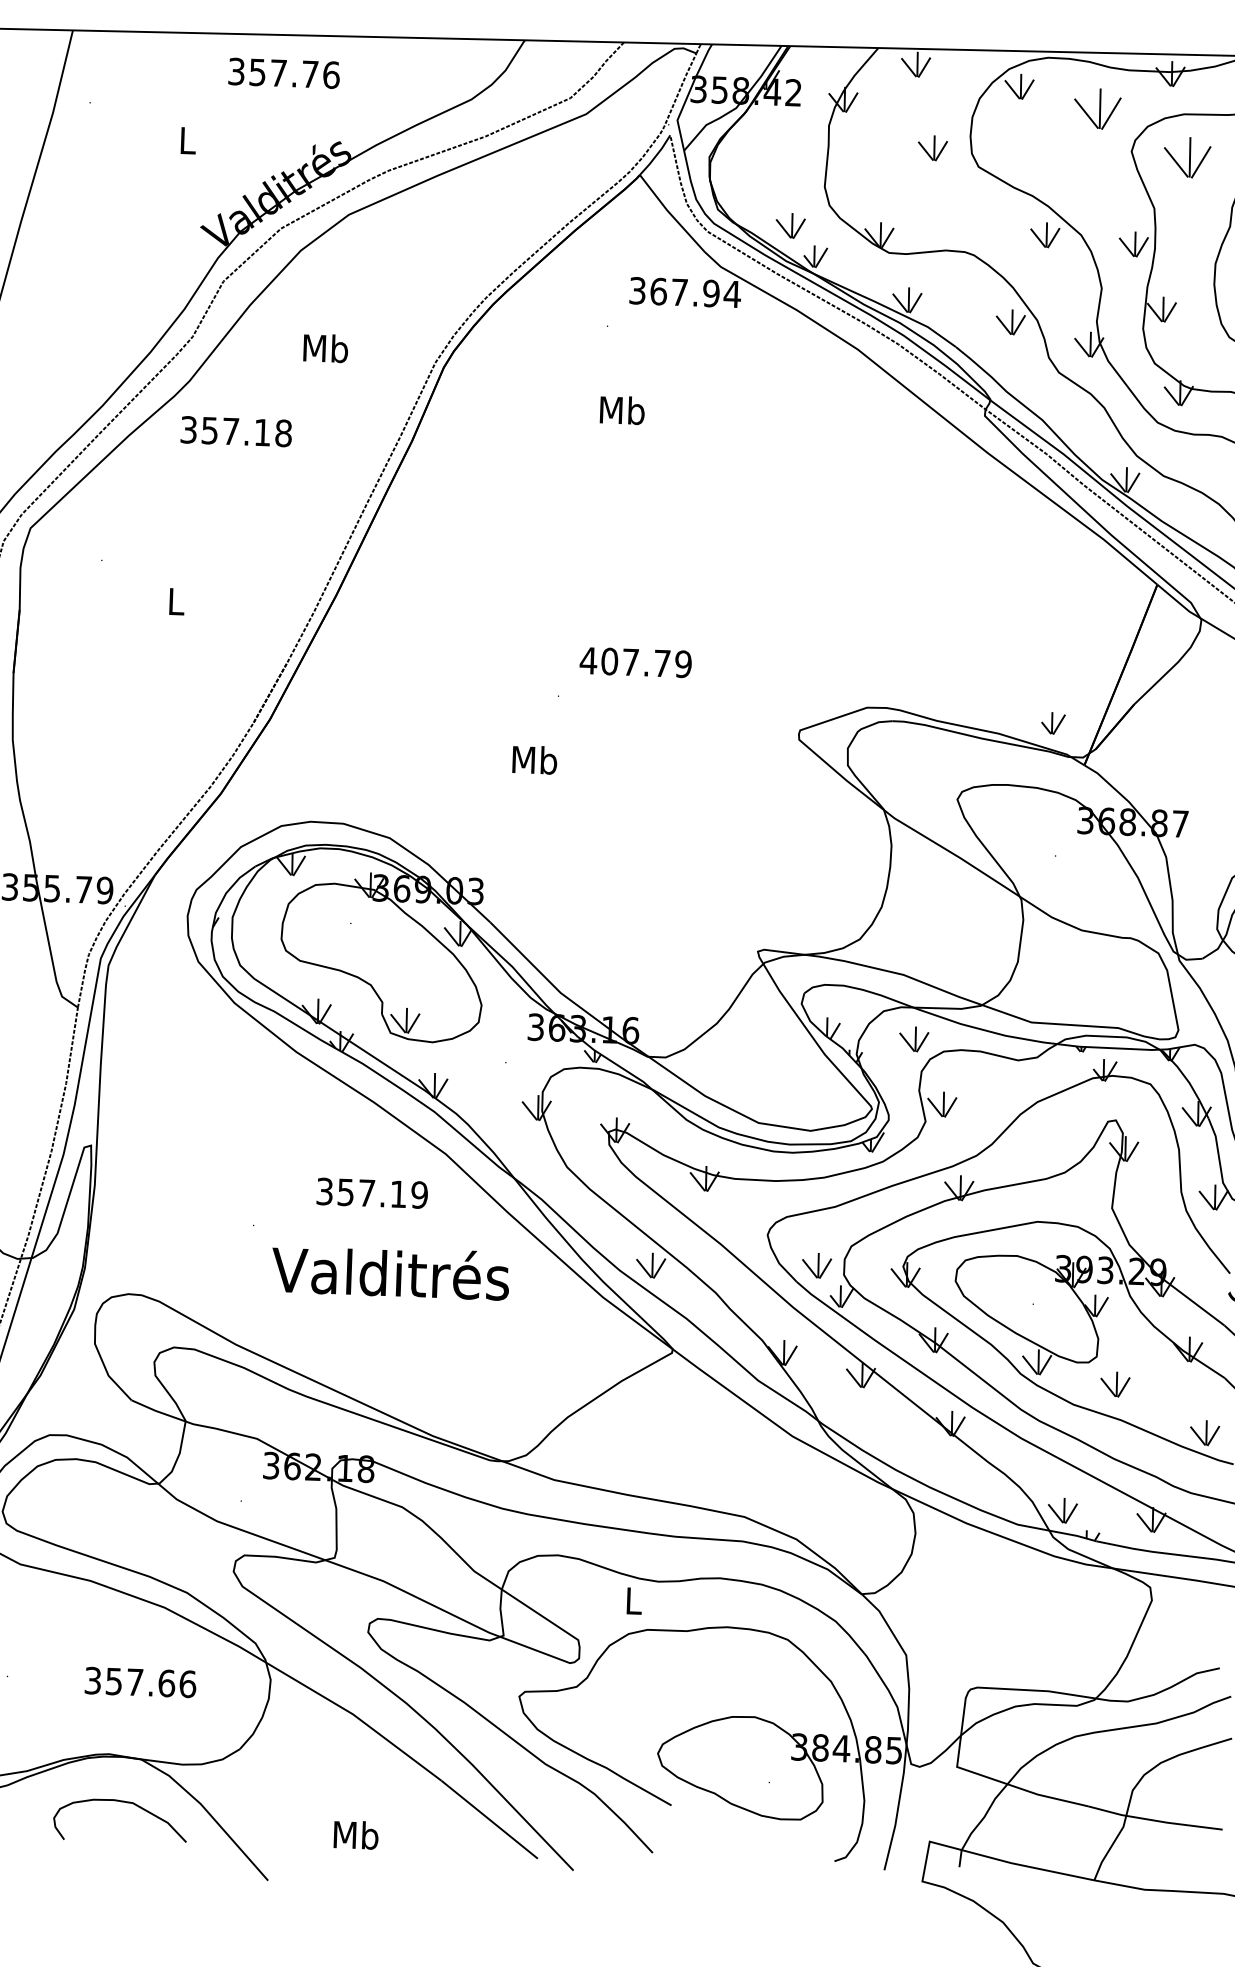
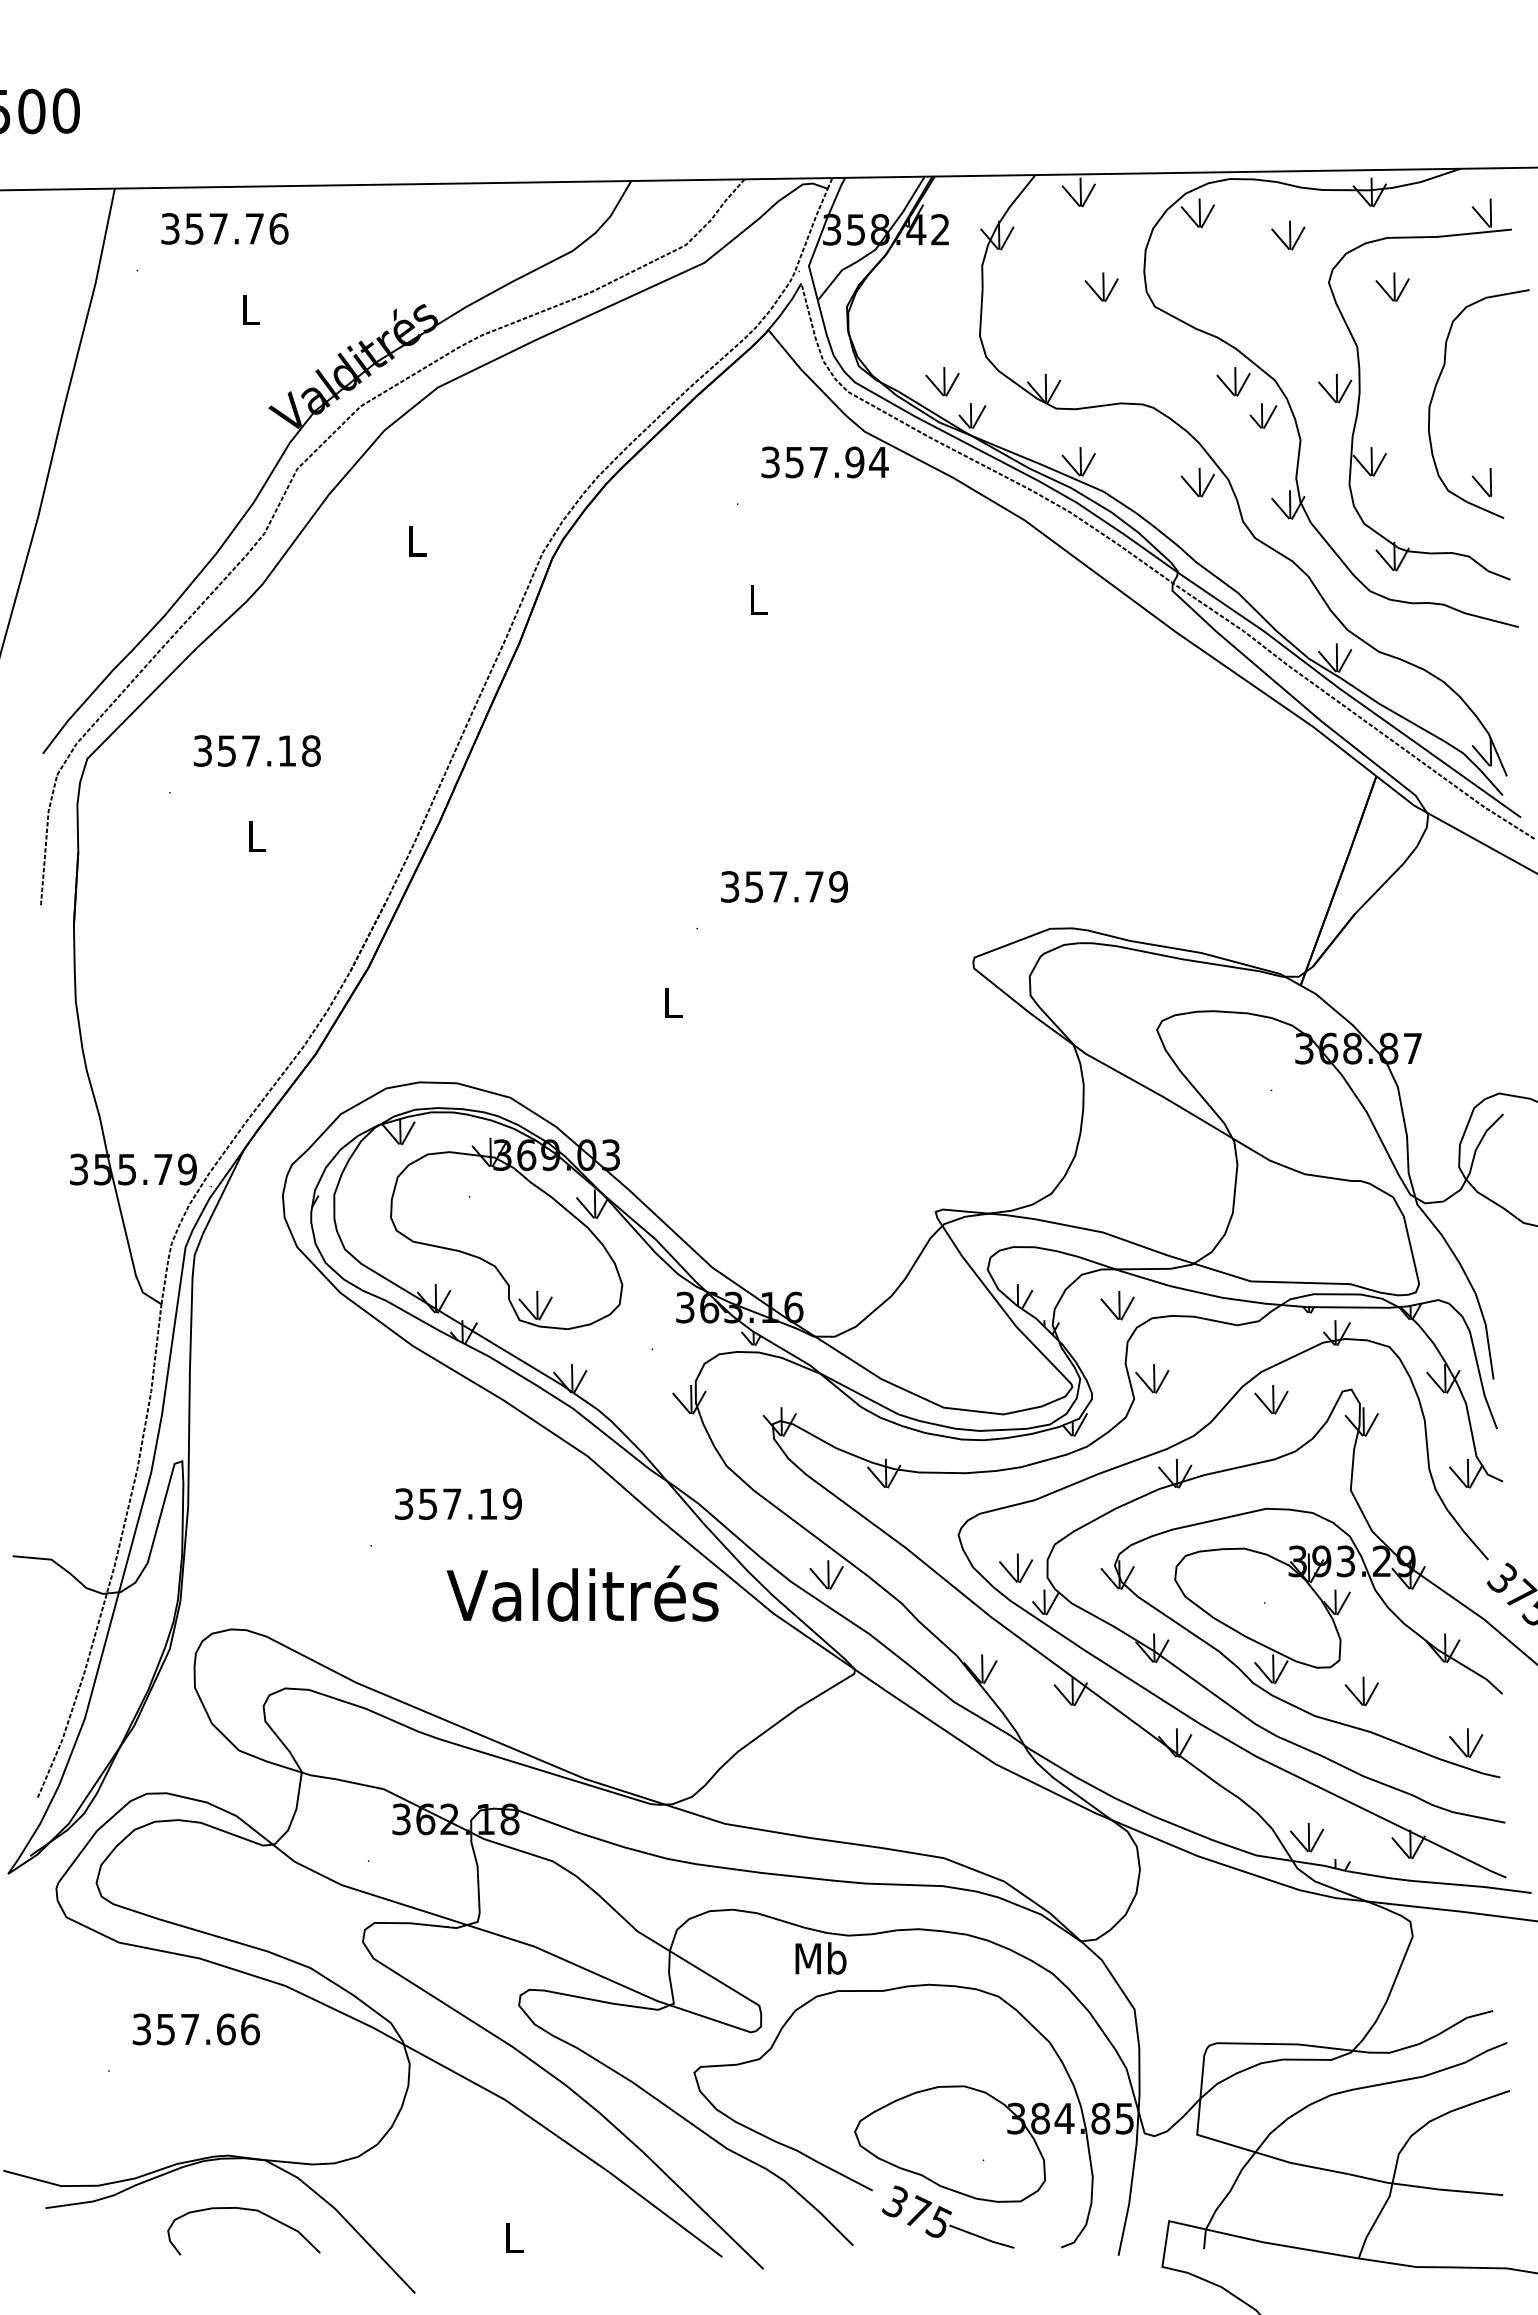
text: (283, 73) -> (224, 228), moved
part: (1097, 109) -> (1288, 235), size x0.62
part: (1187, 156) -> (1392, 286), size x0.62
text: (658, 291) -> (794, 462), 367.94 -> 357.94
text: (325, 348) -> (416, 541), Mb -> L
text: (621, 410) -> (757, 599), Mb -> L
text: (235, 431) -> (256, 750), moved
text: (598, 660) -> (741, 886), 407.79 -> 357.79
part: (1053, 722) -> (1263, 415), moved
text: (534, 760) -> (672, 1002), Mb -> L
part: (1045, 1126) -> (1271, 1399), added
text: (372, 1192) -> (458, 1503), moved
text: (390, 1272) -> (582, 1593), moved
text: (633, 1600) -> (820, 1958), L -> Mb
text: (139, 1682) -> (195, 2029), moved
part: (736, 1830) -> (947, 2216), added
text: (355, 1834) -> (513, 2237), Mb -> L

